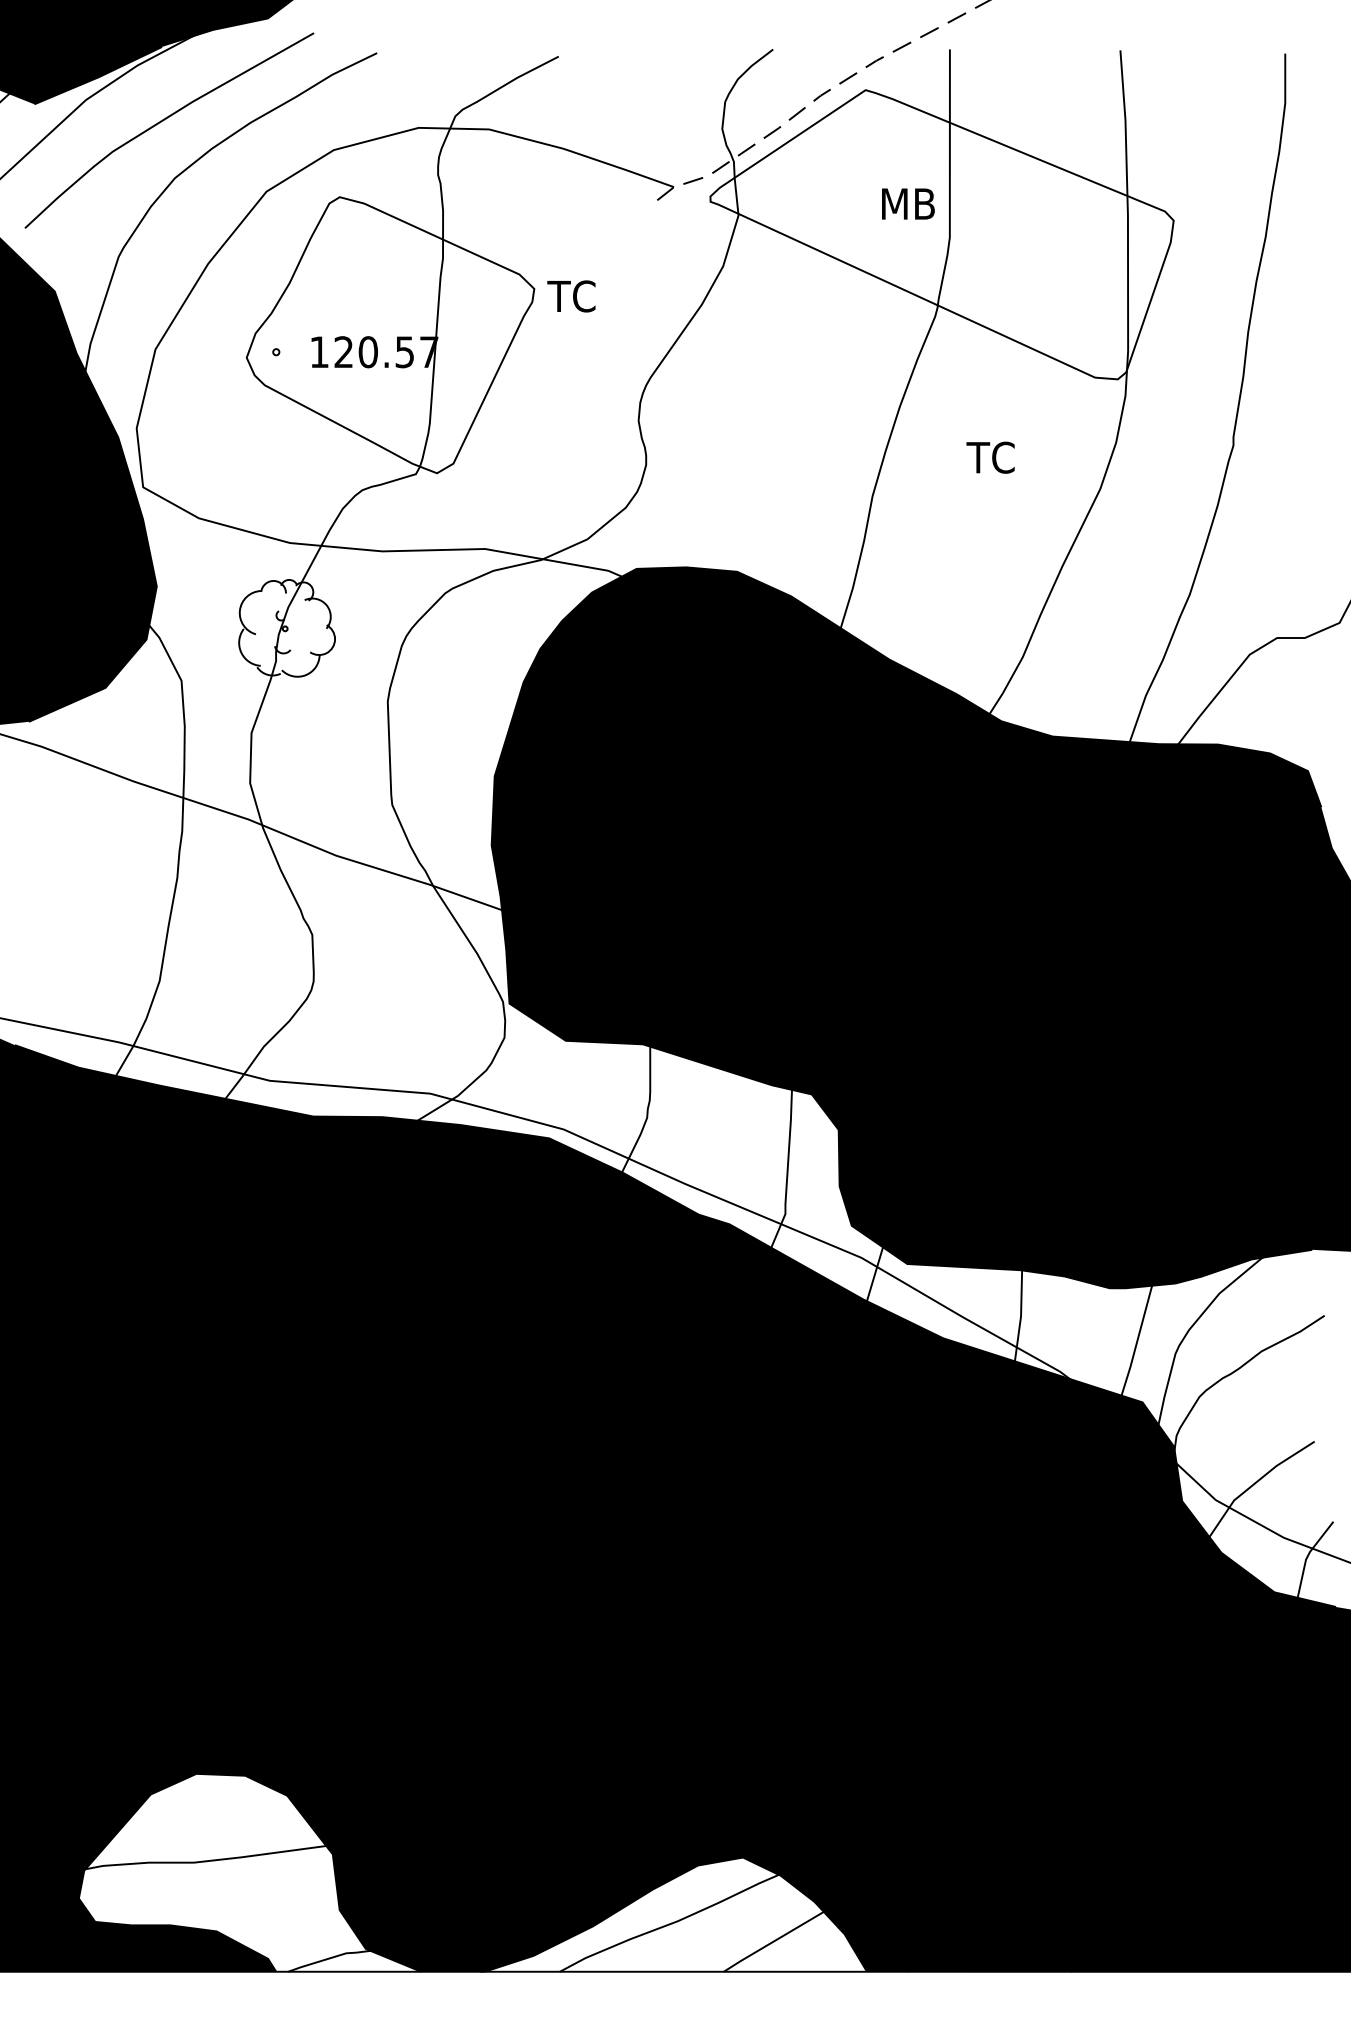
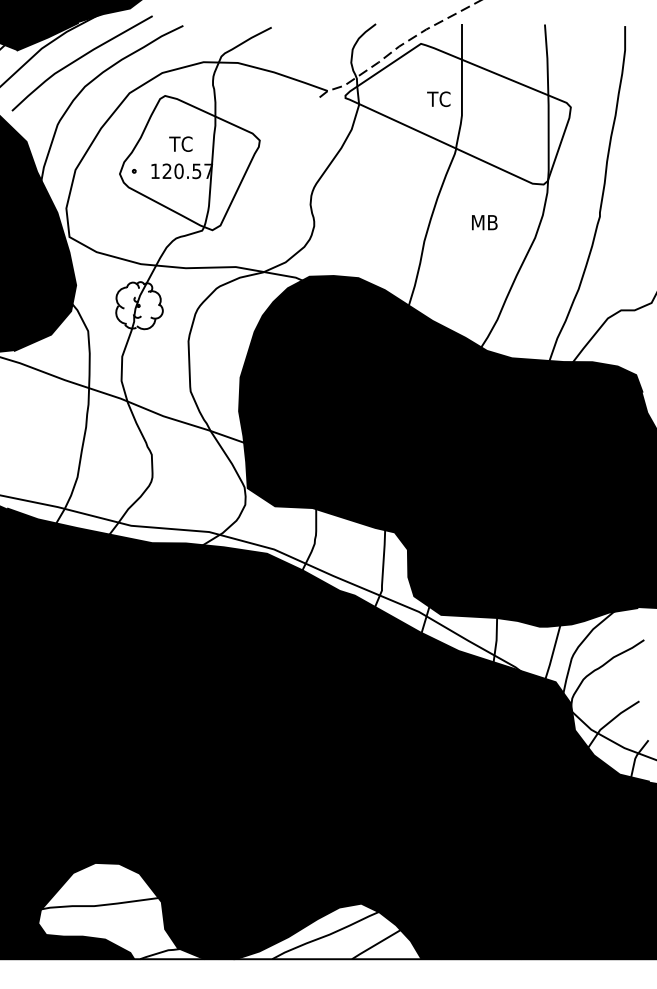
text: (905, 204) -> (440, 99), MB -> TC
text: (570, 294) -> (180, 143), moved
text: (994, 457) -> (483, 222), TC -> MB

